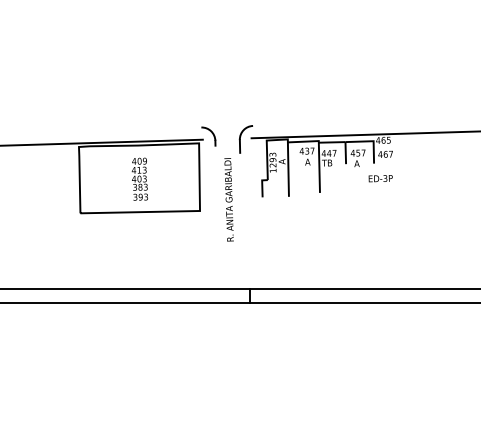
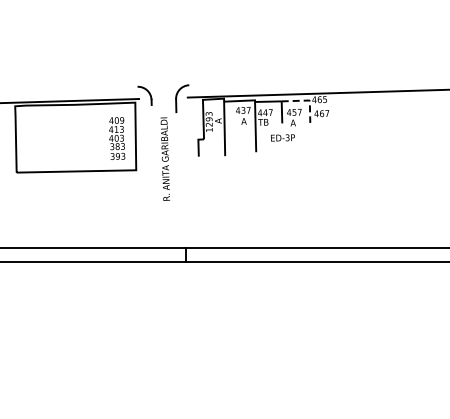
line: (371, 141) -> (307, 100), solid -> dashed
text: (139, 178) -> (116, 137), moved
text: (380, 178) -> (282, 137), moved

